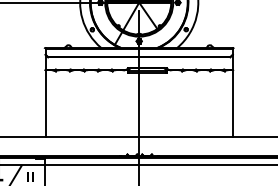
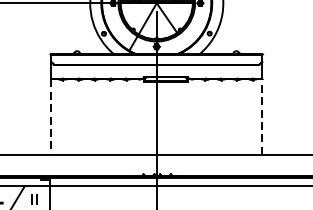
line: (232, 103) -> (261, 116), solid -> dashed
line: (45, 104) -> (51, 117), solid -> dashed

